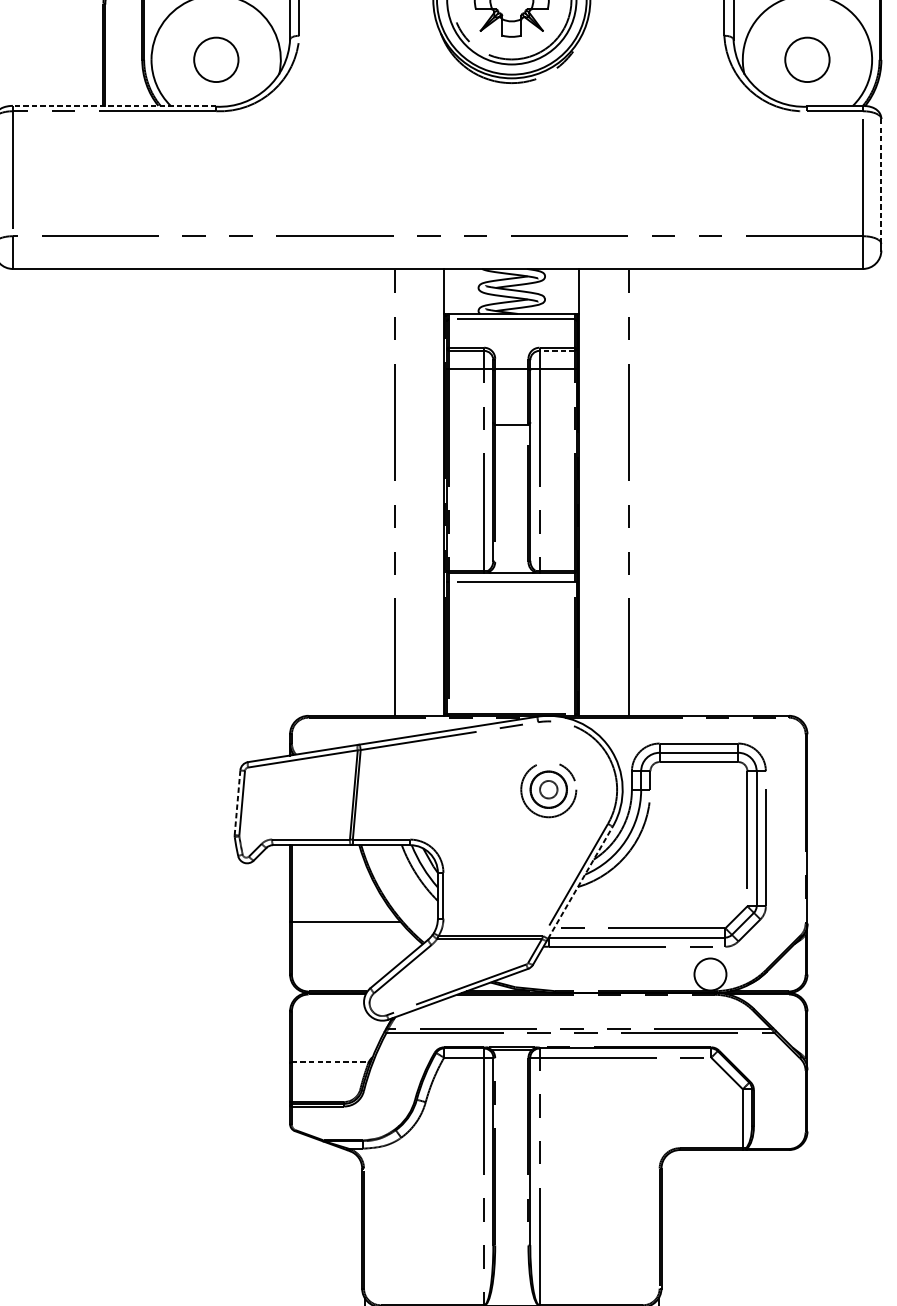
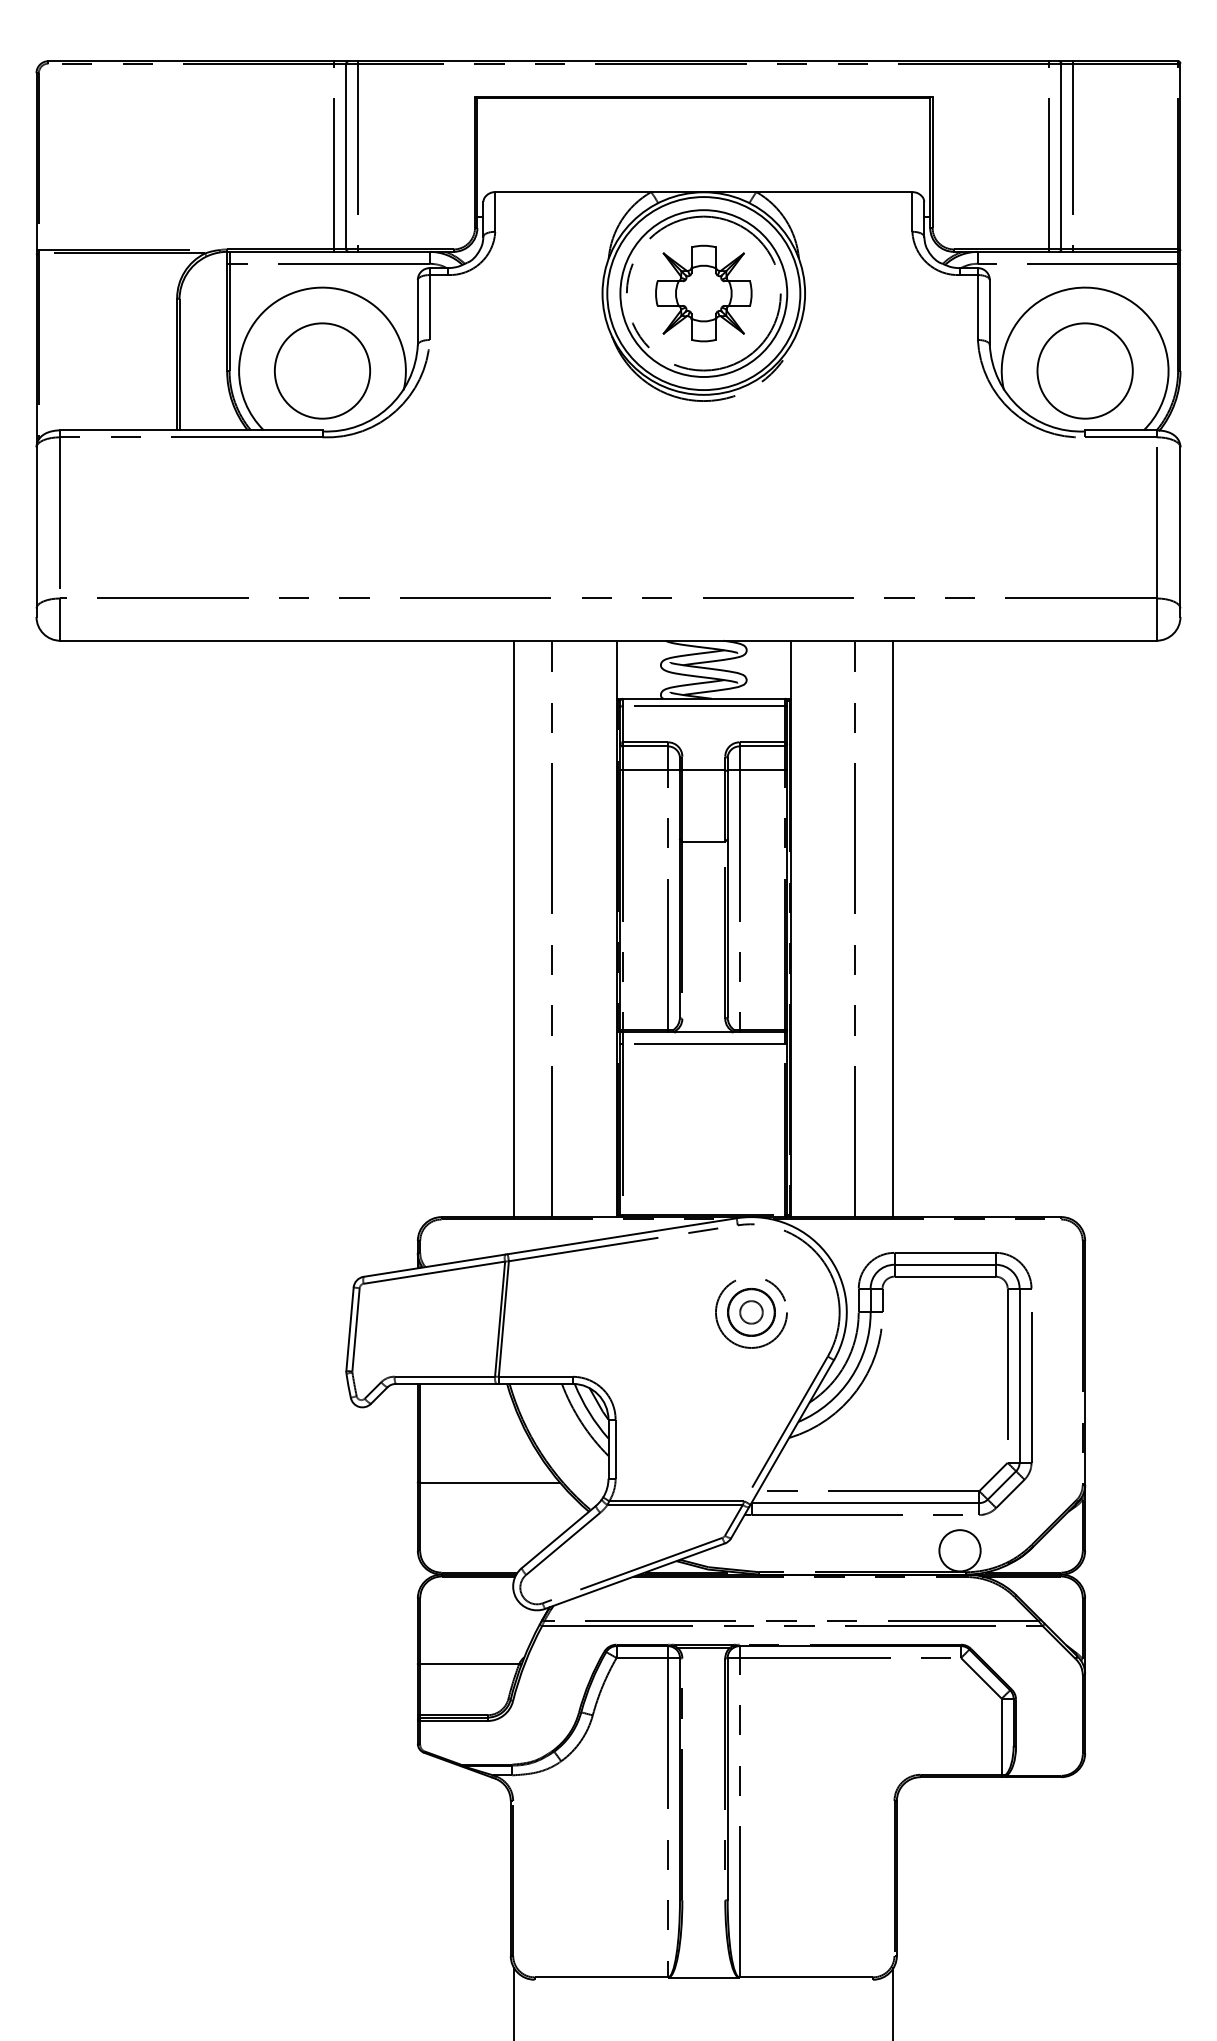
circle: (216, 59) -> (322, 370), size x1.67
circle: (806, 59) -> (1084, 370), size x1.67
line: (113, 105) -> (190, 430), dashed -> solid
line: (881, 181) -> (1180, 527), dashed -> solid
line: (557, 350) -> (762, 746), dashed -> solid
line: (365, 492) -> (514, 928), added
line: (658, 492) -> (893, 928), added
line: (237, 802) -> (350, 1329), dashed -> solid
line: (580, 882) -> (792, 1432), dashed -> solid
line: (330, 1062) -> (469, 1664), dashed -> solid

